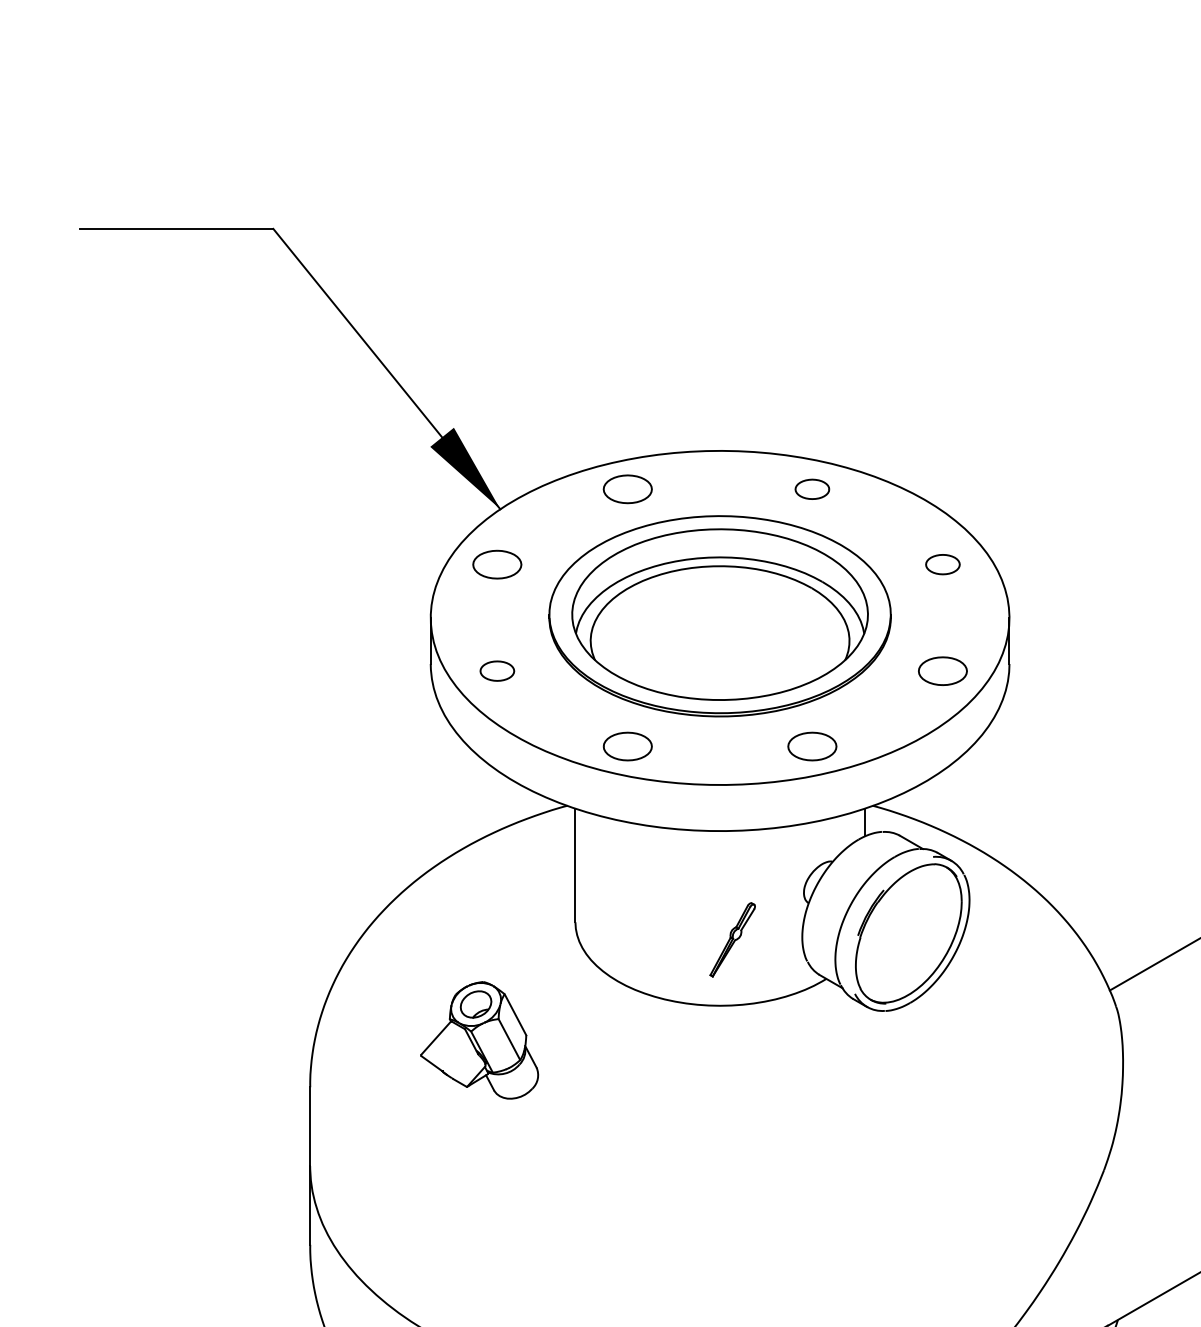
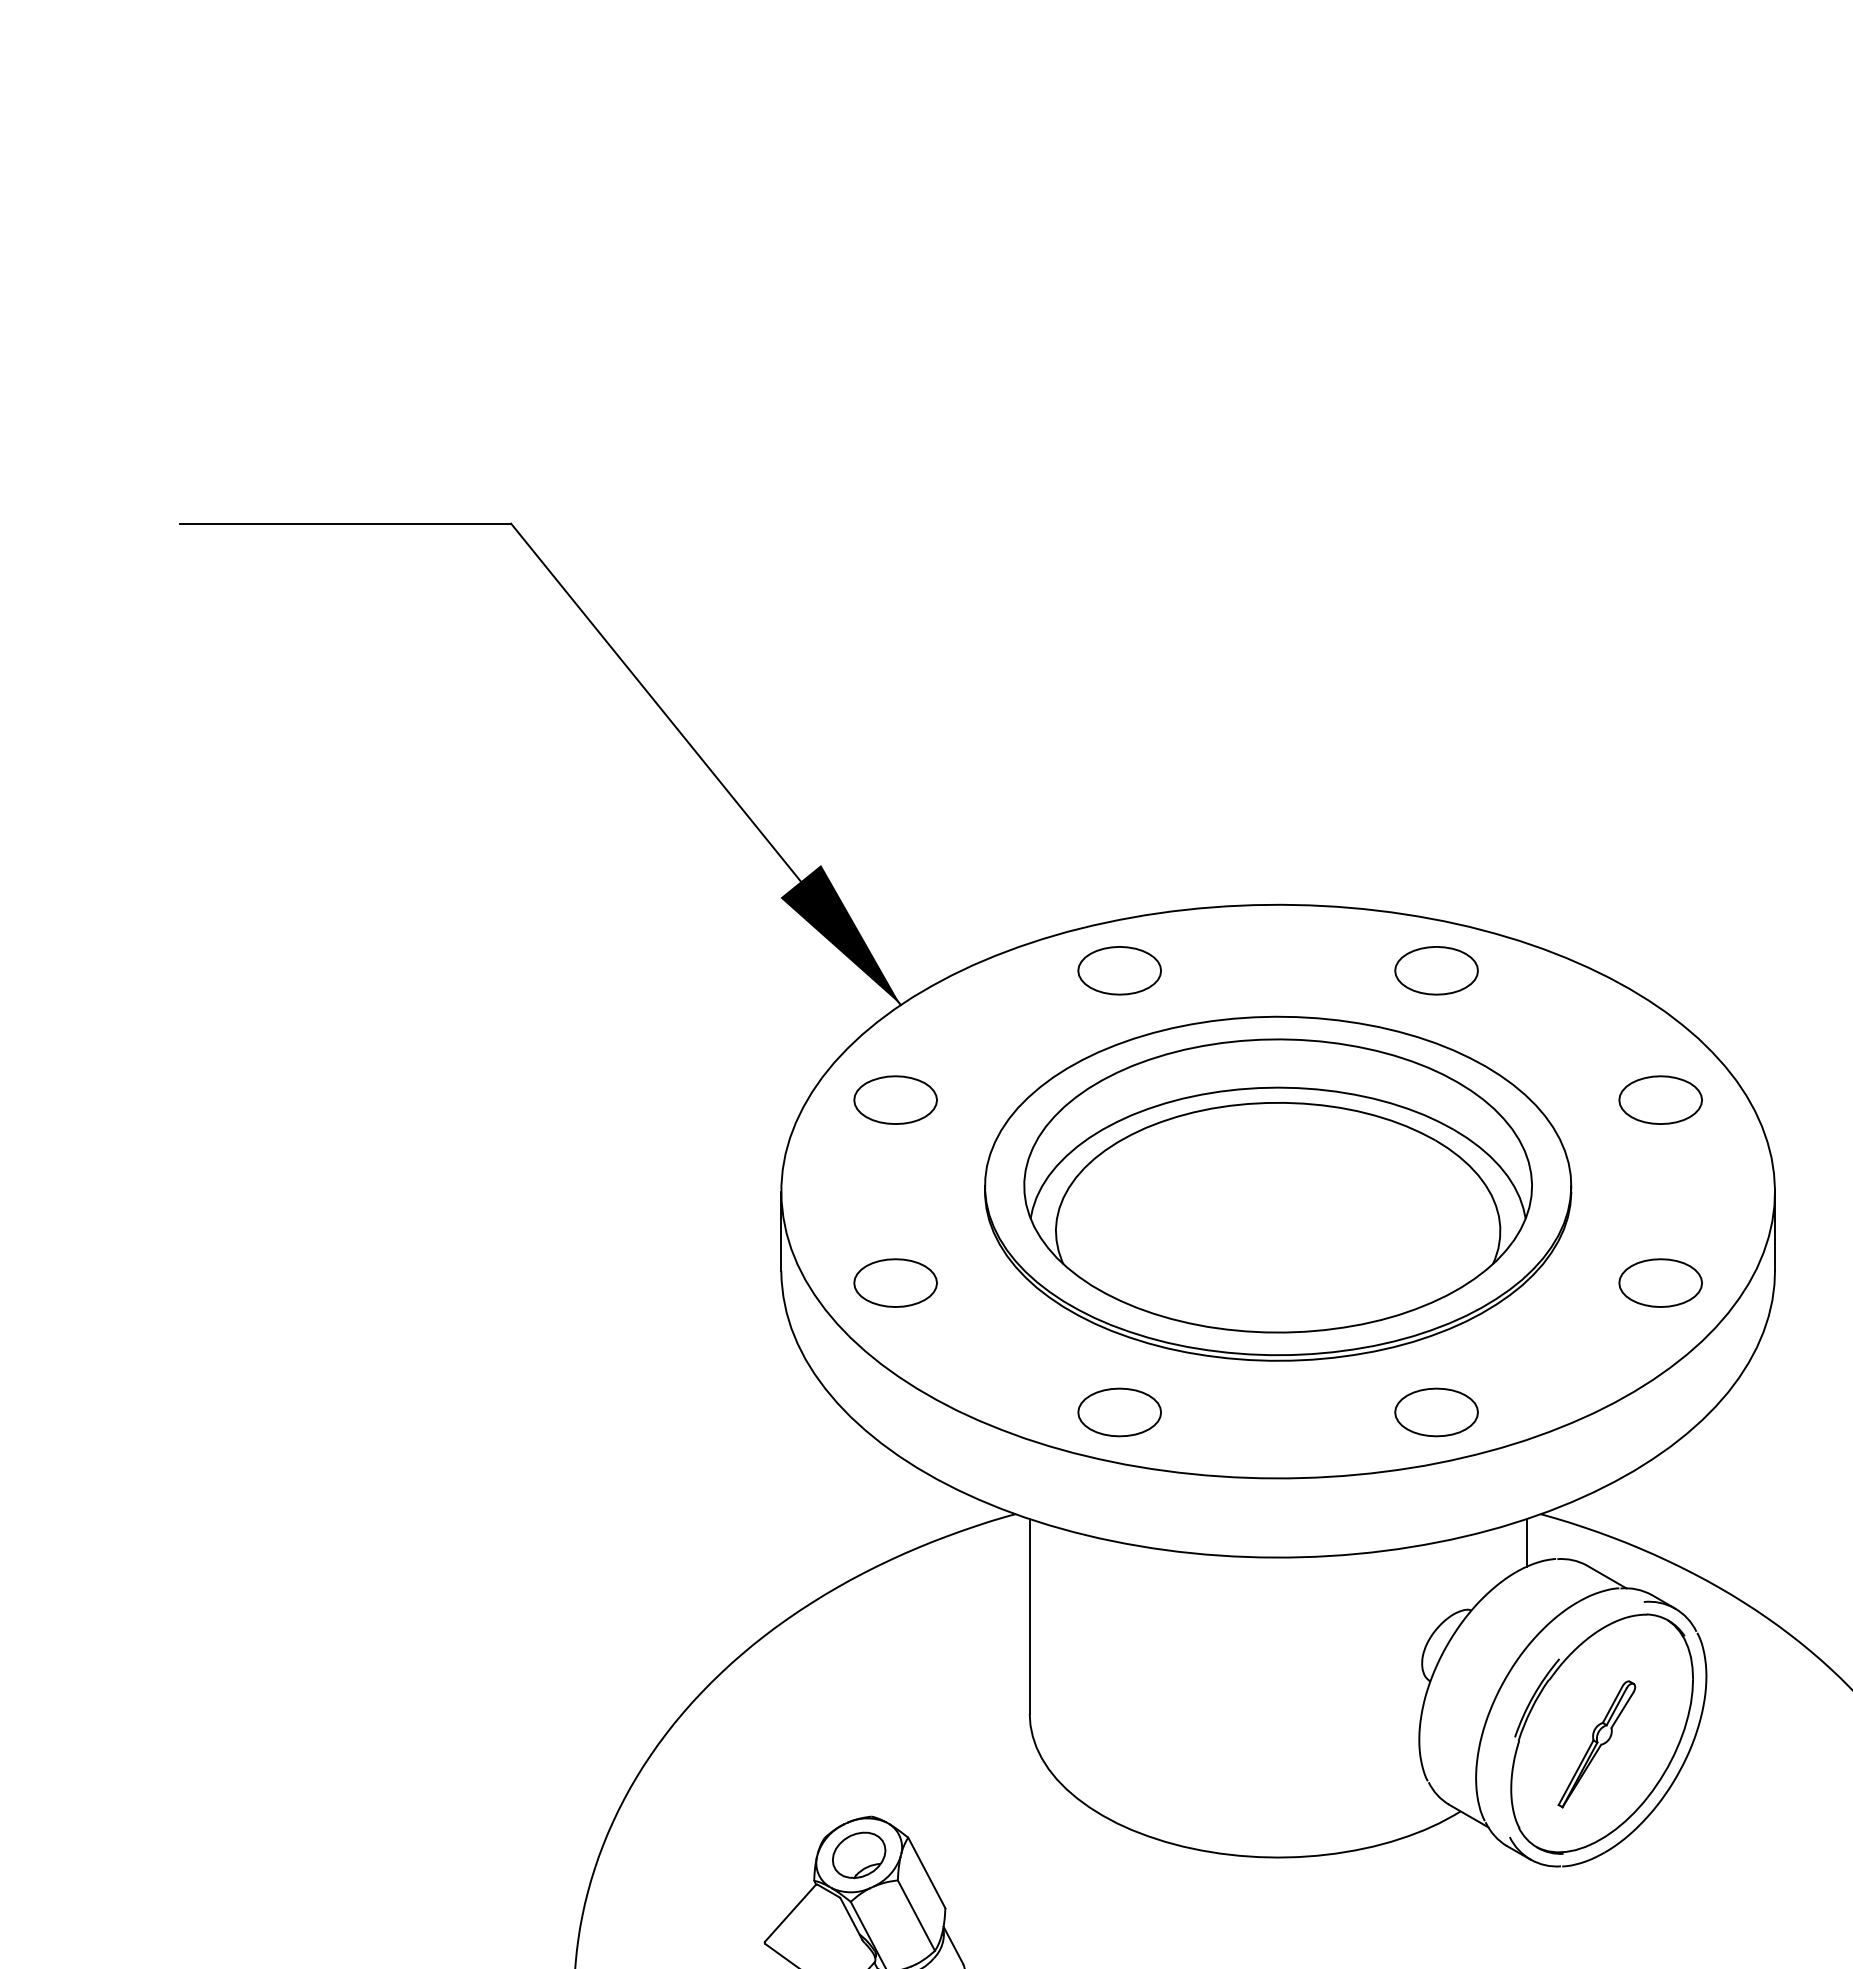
part: (812, 489) -> (1436, 971), size x1.43
part: (942, 564) -> (1660, 1099), size x1.43
part: (497, 670) -> (895, 1281), size x1.43
part: (732, 939) -> (1596, 1743), moved

